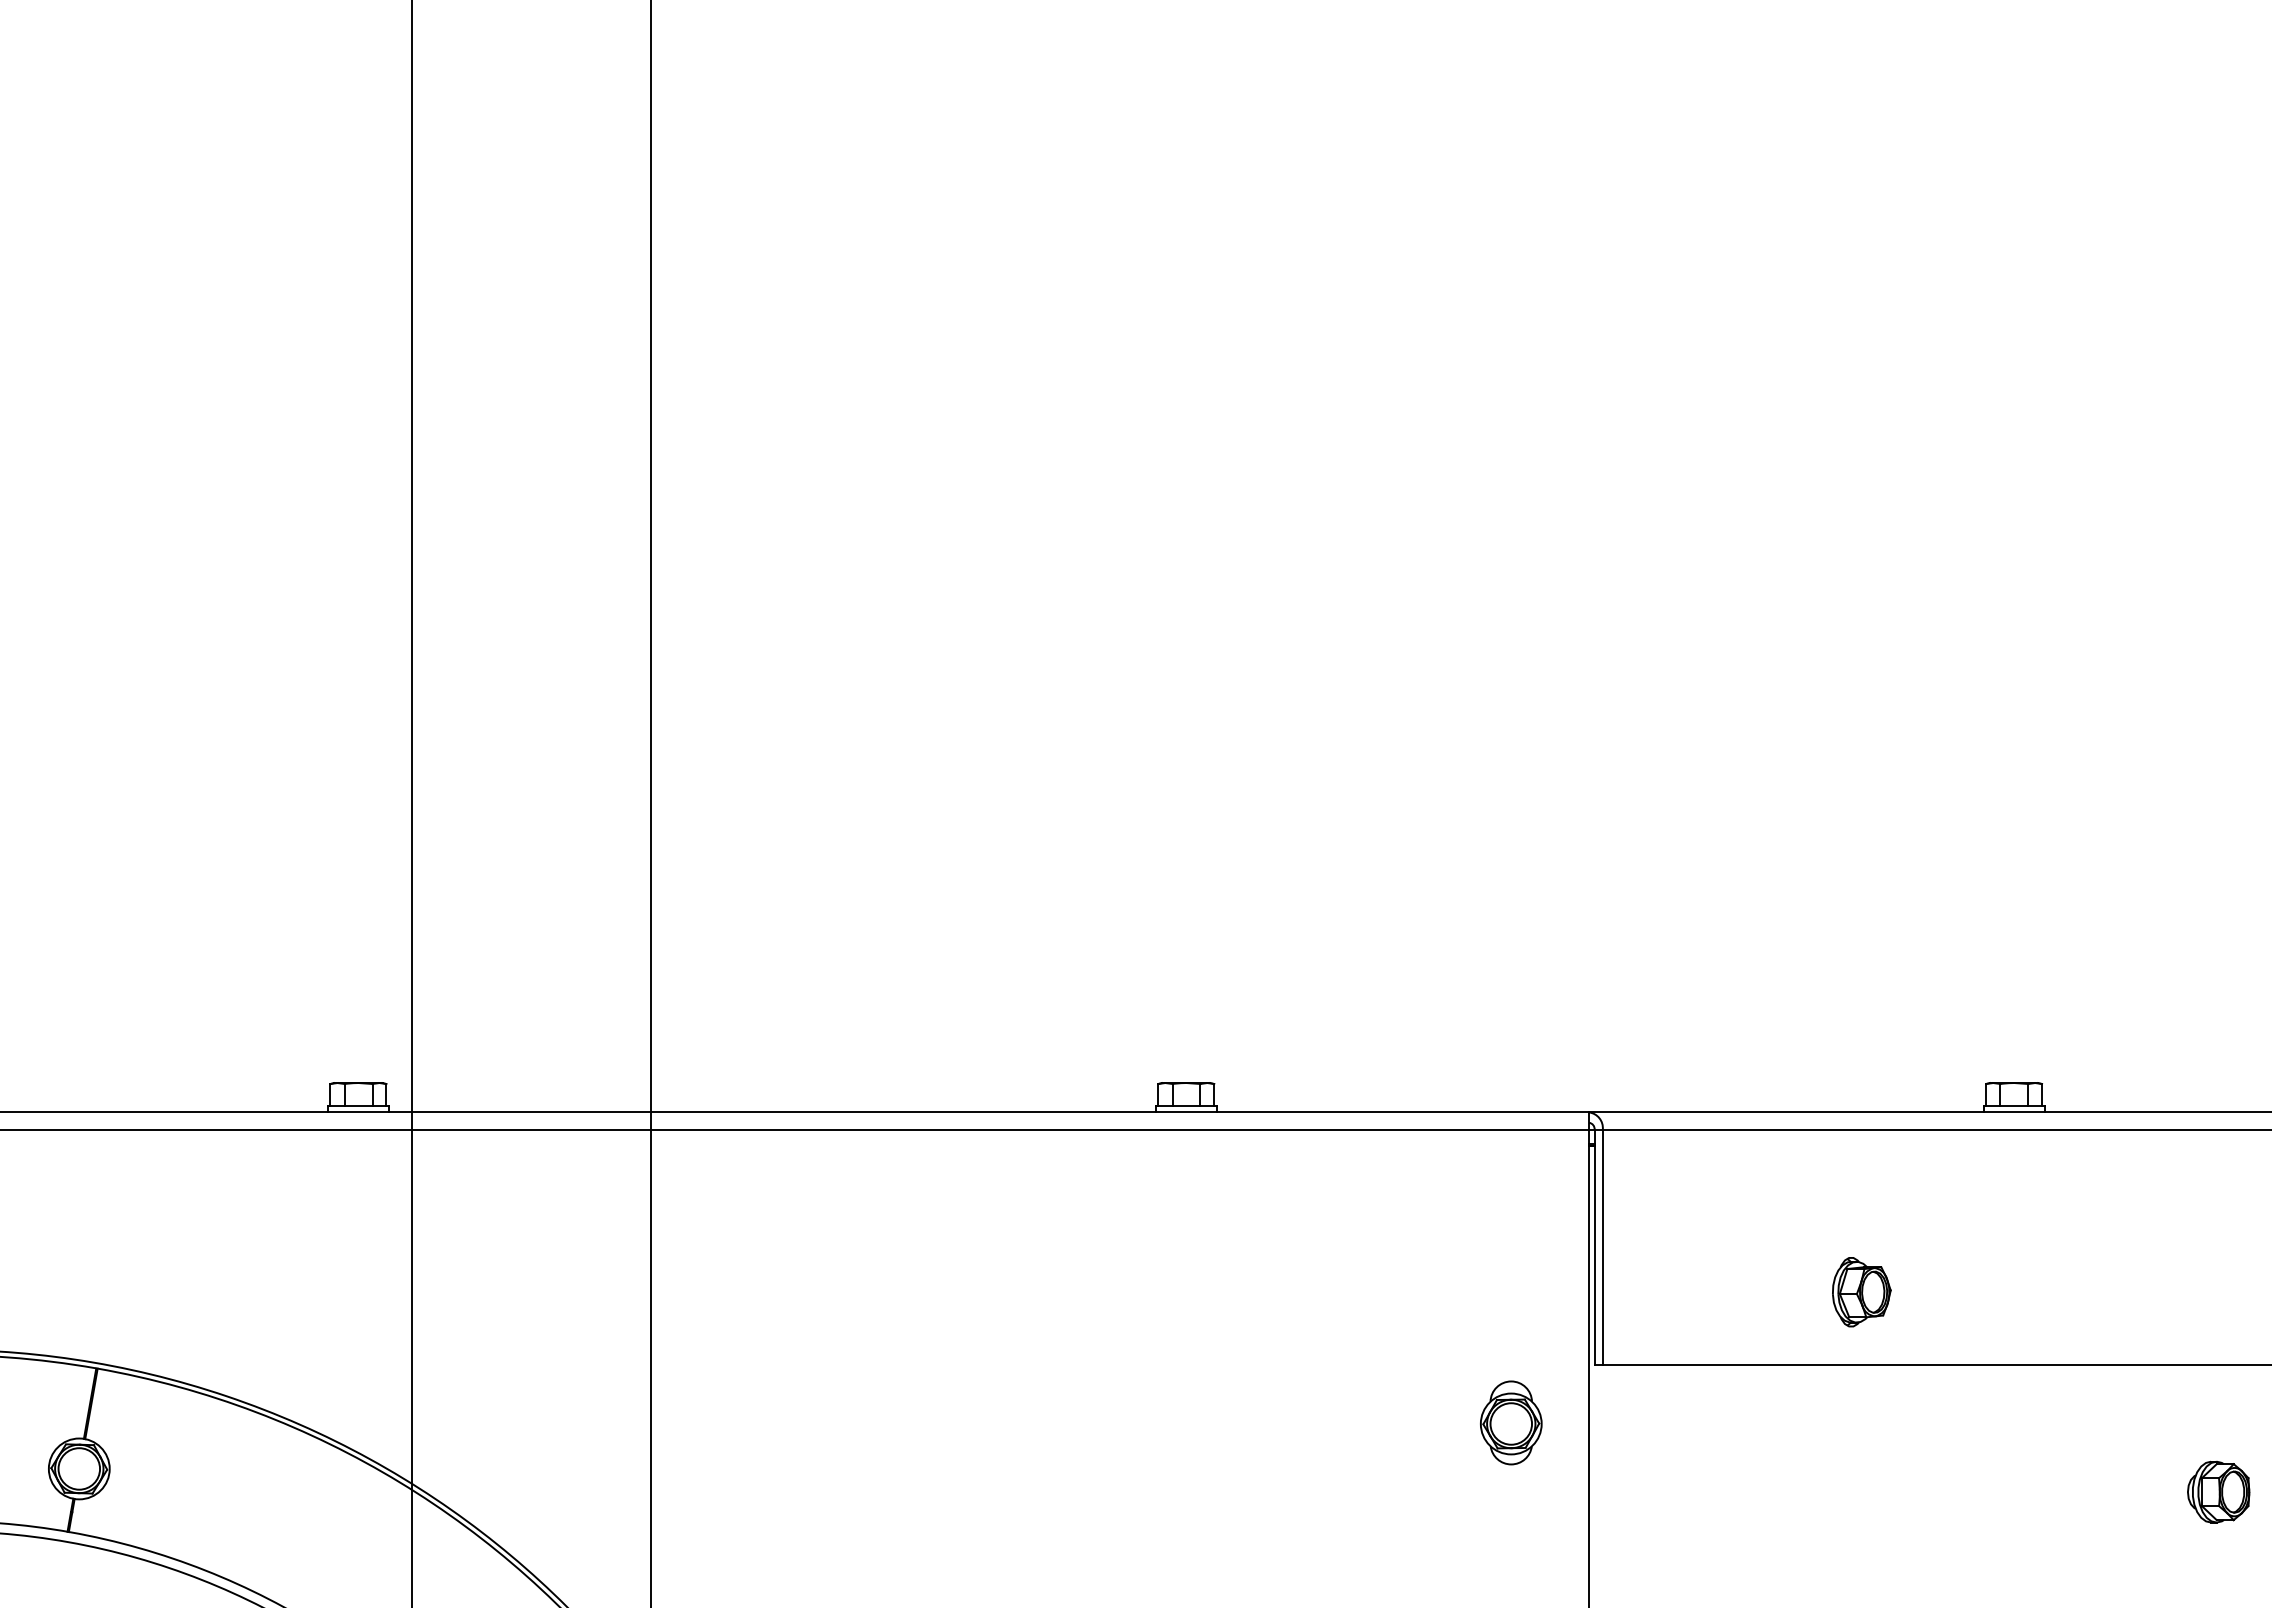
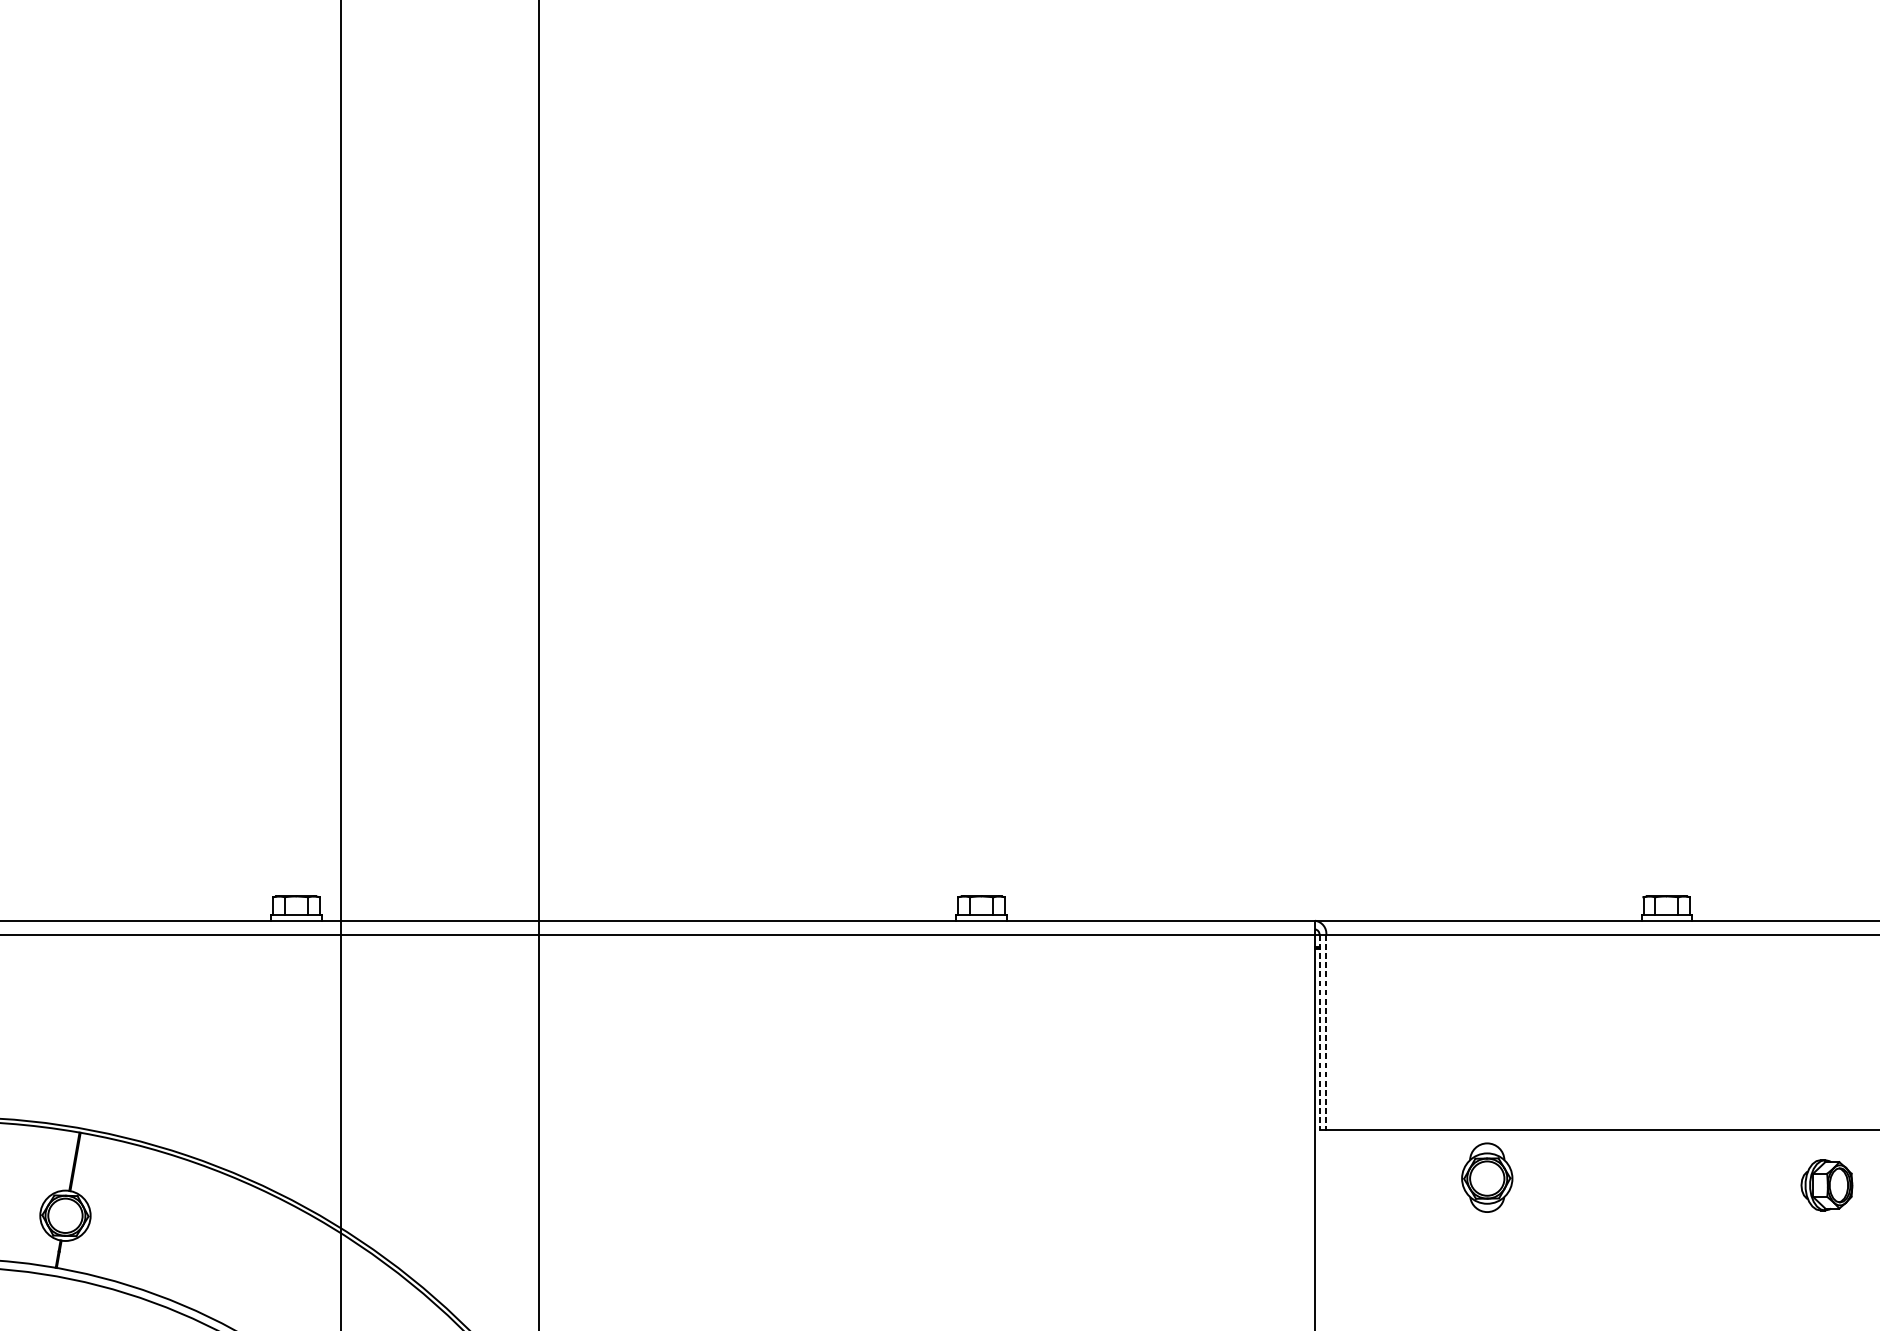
line: (1594, 1247) -> (1319, 1032), solid -> dashed
line: (1602, 1247) -> (1326, 1032), solid -> dashed
part: (1861, 1292) -> (1540, 1069), removed
part: (1511, 1422) -> (1487, 1177), moved
part: (2218, 1491) -> (1826, 1184), moved

